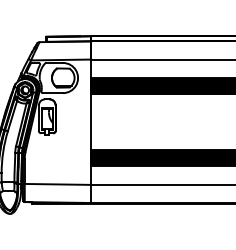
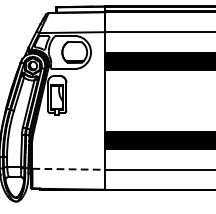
line: (58, 184) -> (69, 169), solid -> dashed

